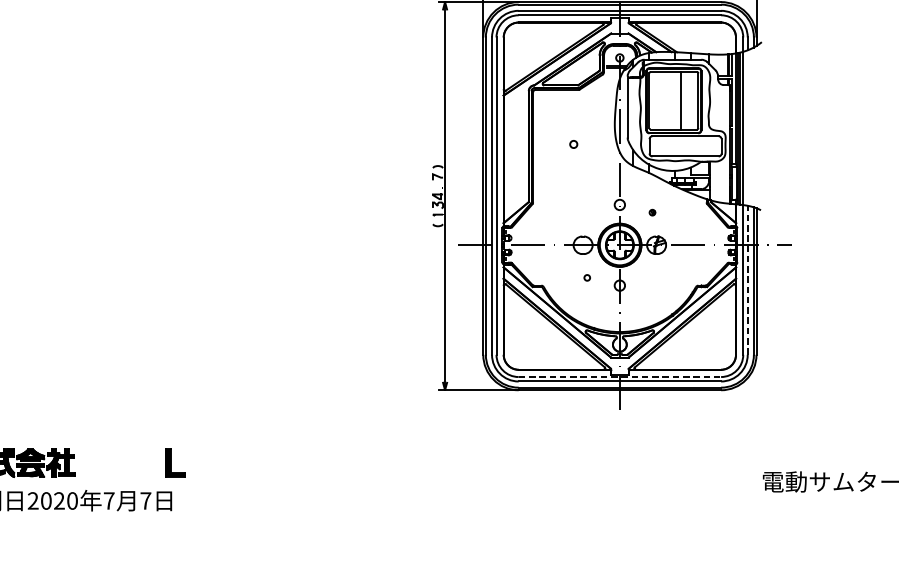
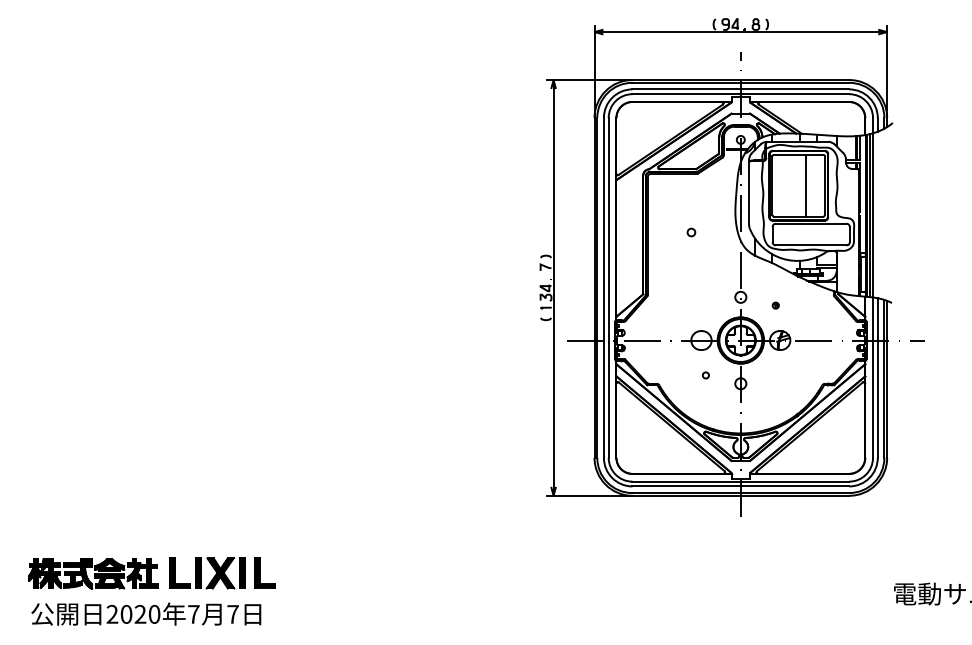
line: (747, 280) -> (877, 378), dashed -> solid
line: (620, 376) -> (741, 481), dashed -> solid
part: (121, 462) -> (207, 573), added

